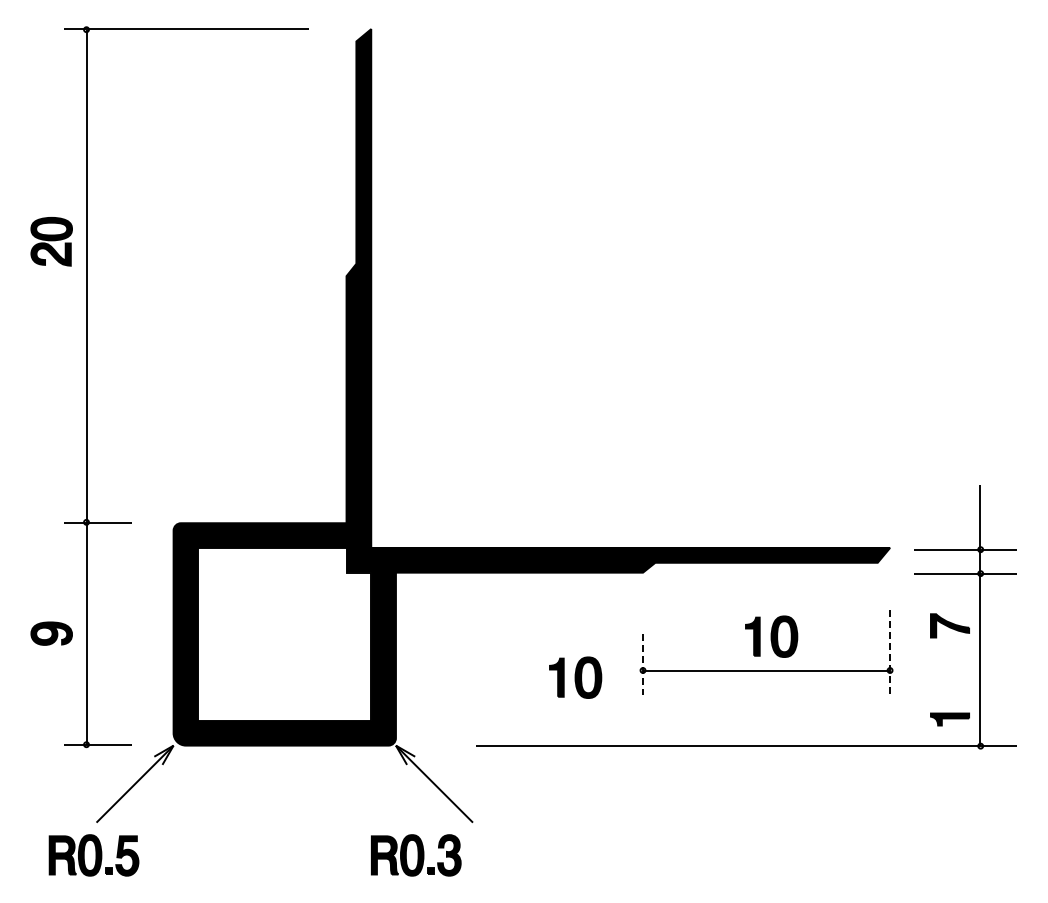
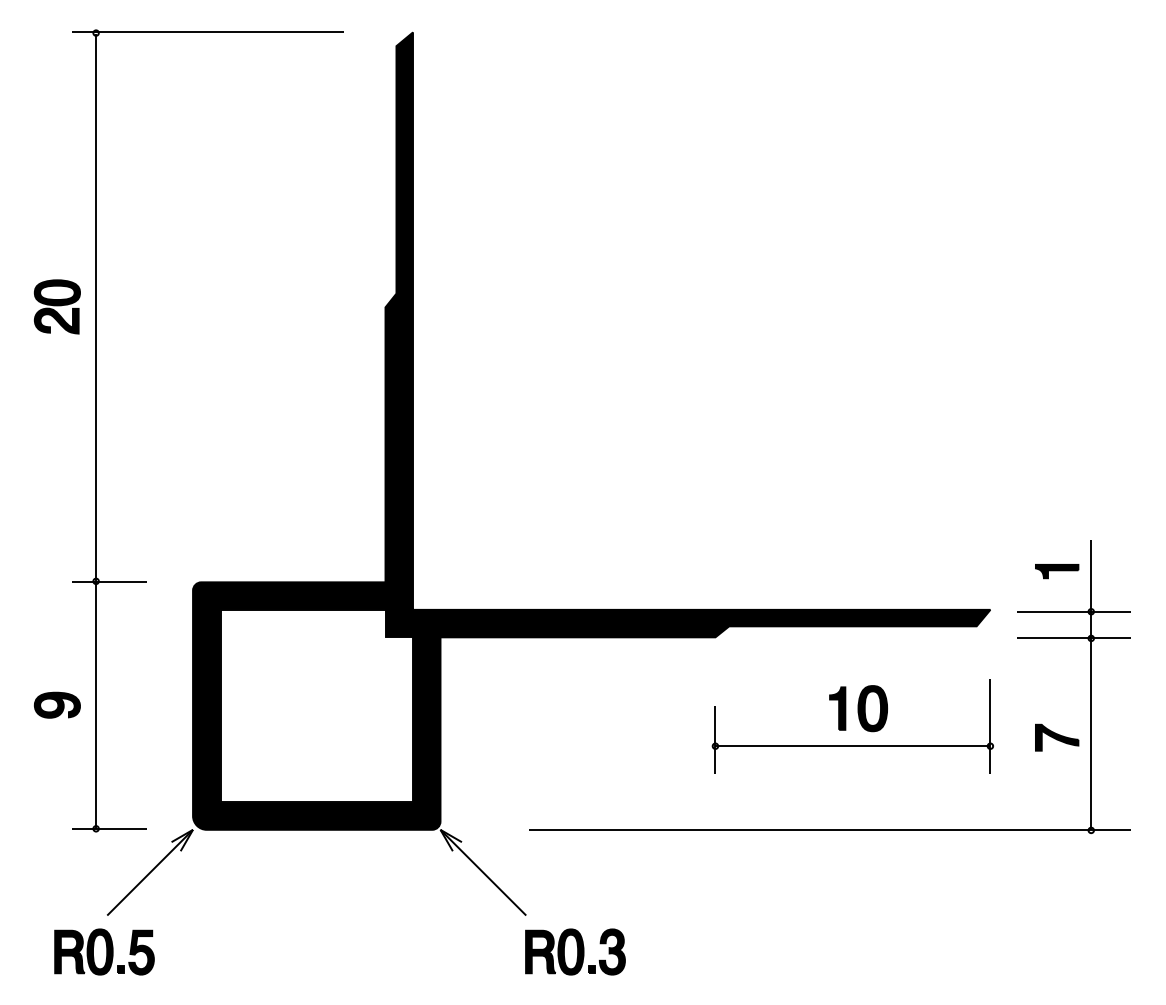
part: (51, 241) -> (57, 306), moved
part: (949, 625) -> (1056, 737), moved
line: (890, 652) -> (990, 726), dashed -> solid
line: (643, 665) -> (715, 740), dashed -> solid
part: (575, 677) -> (640, 754), removed
part: (949, 719) -> (1056, 571), moved
part: (416, 855) -> (575, 952), moved

